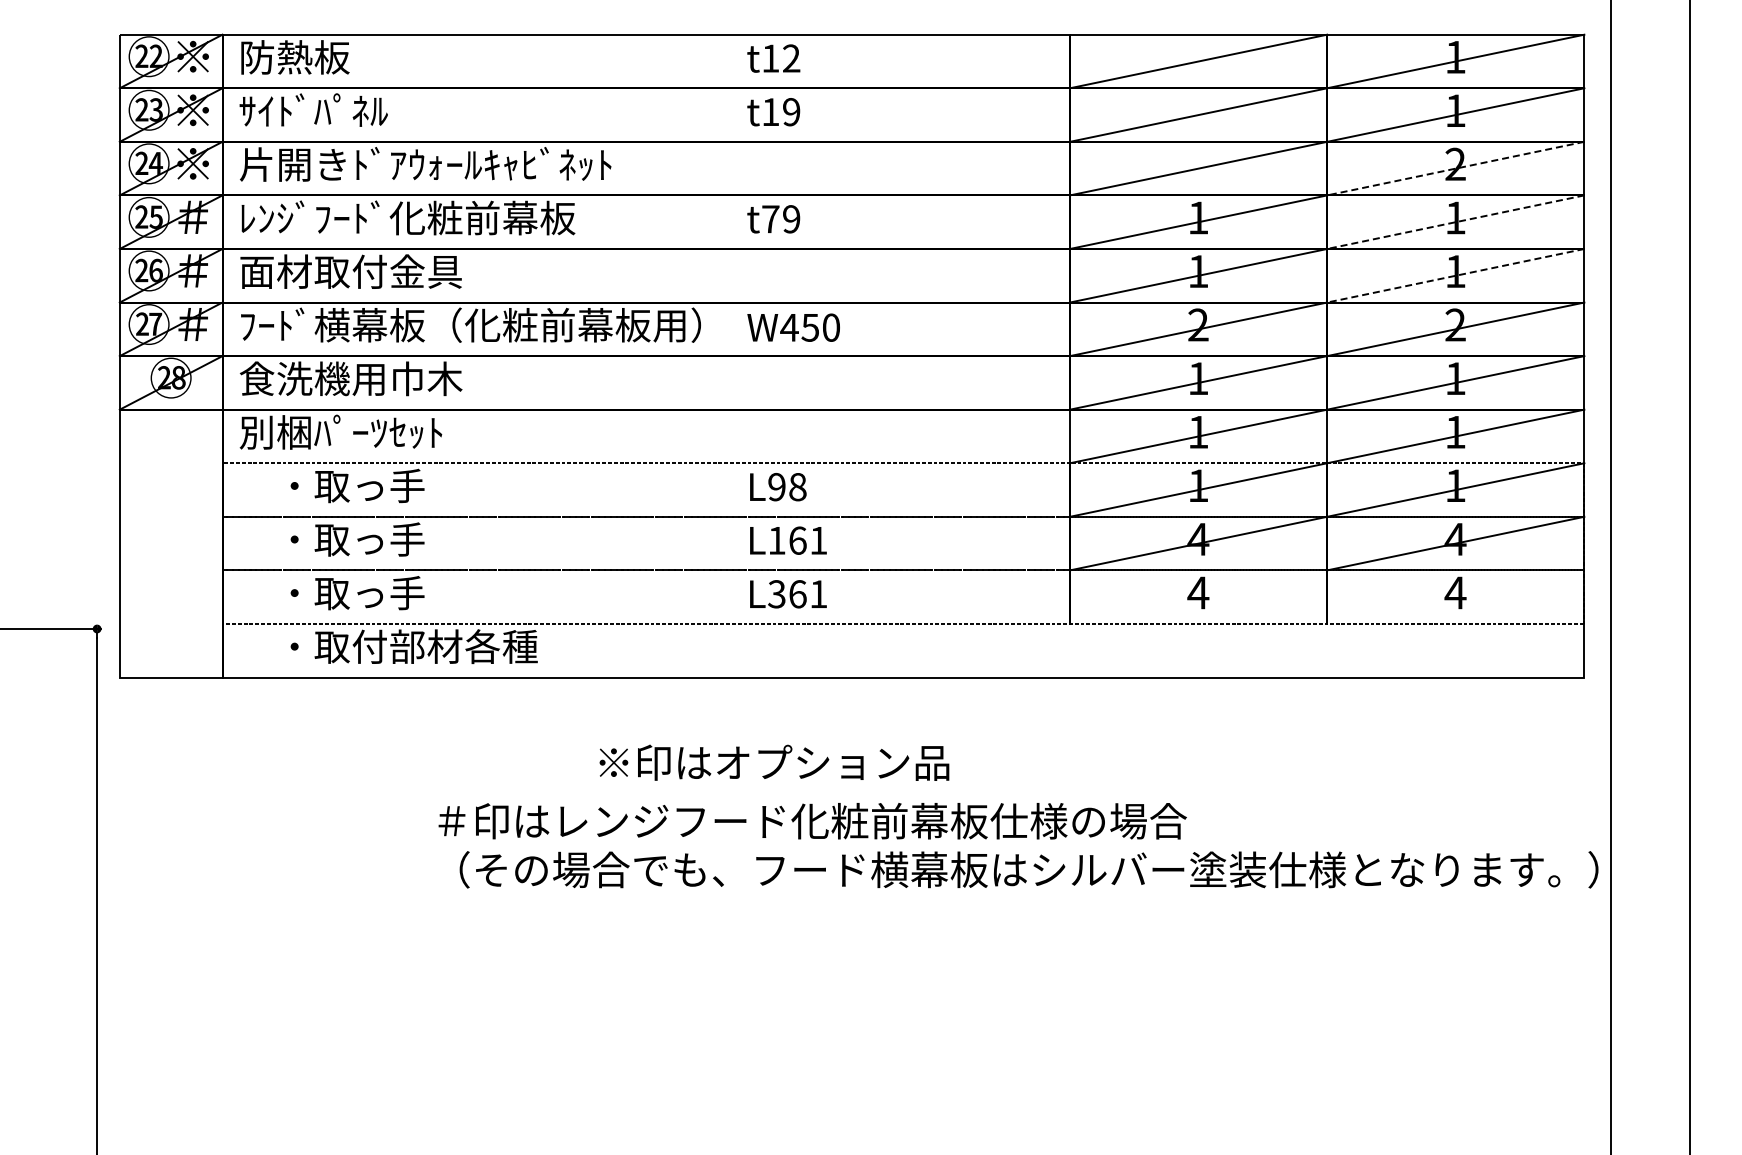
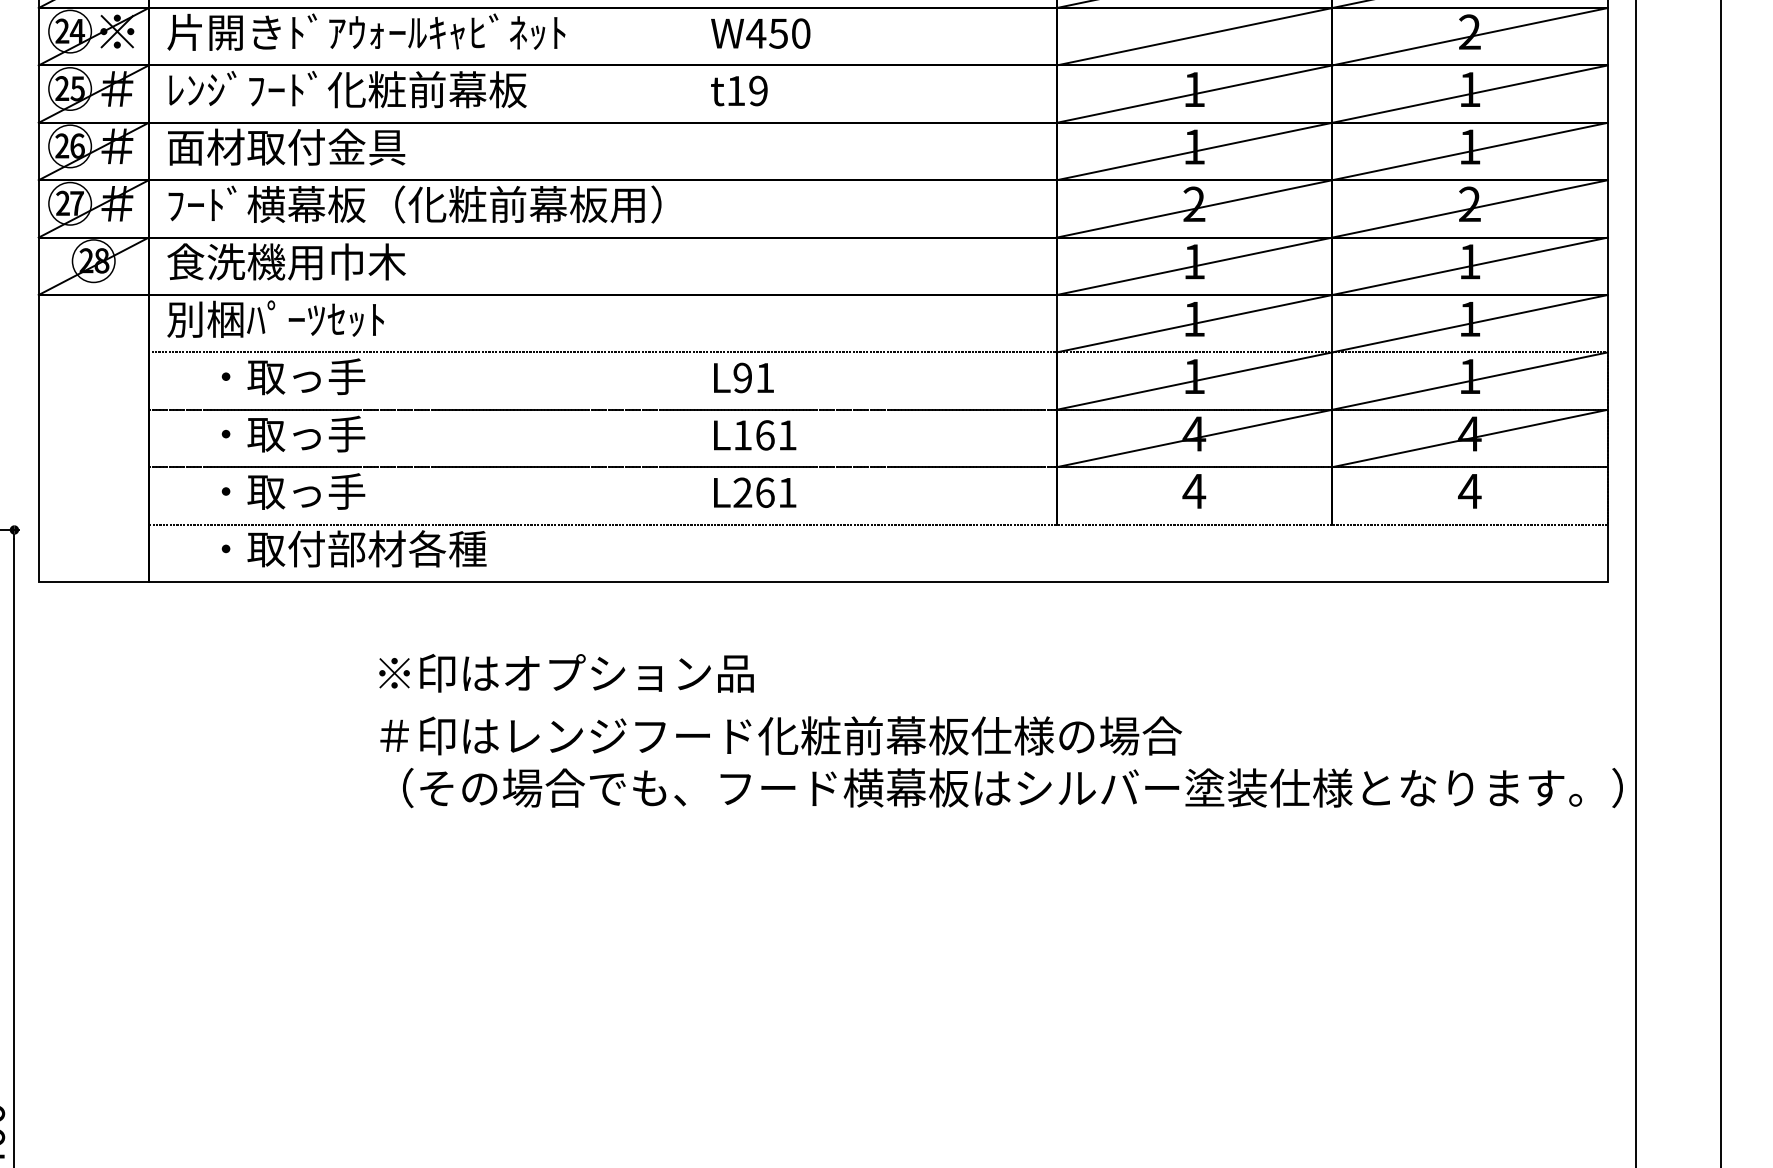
line: (1455, 168) -> (1469, 36), dashed -> solid
text: (770, 219) -> (735, 91), t79 -> t19
line: (1455, 222) -> (1469, 94), dashed -> solid
line: (1455, 275) -> (1469, 151), dashed -> solid
text: (793, 327) -> (760, 33), moved
text: (797, 487) -> (764, 378), L98 -> L91
text: (776, 594) -> (742, 493), L361 -> L261
text: (774, 762) -> (566, 673), moved

